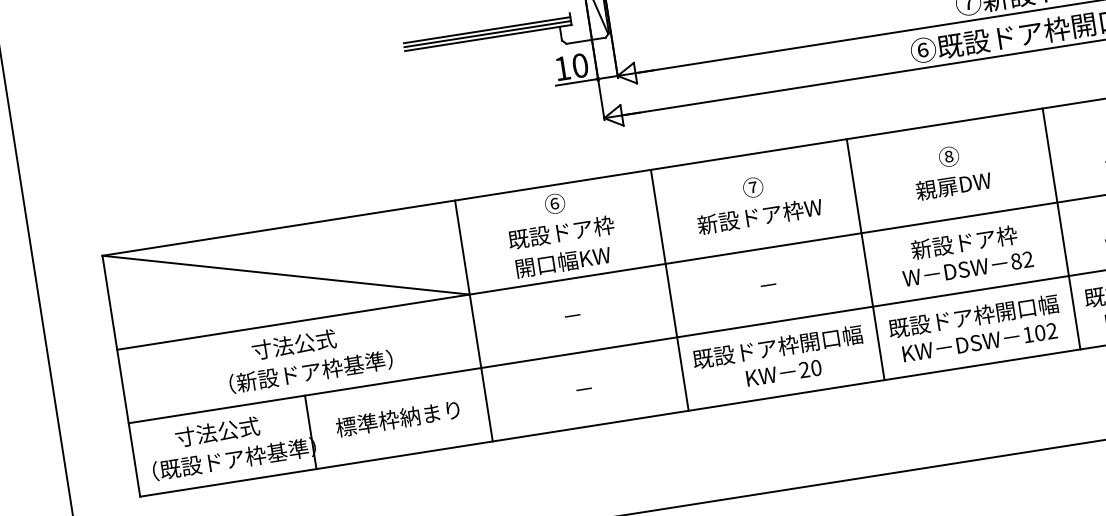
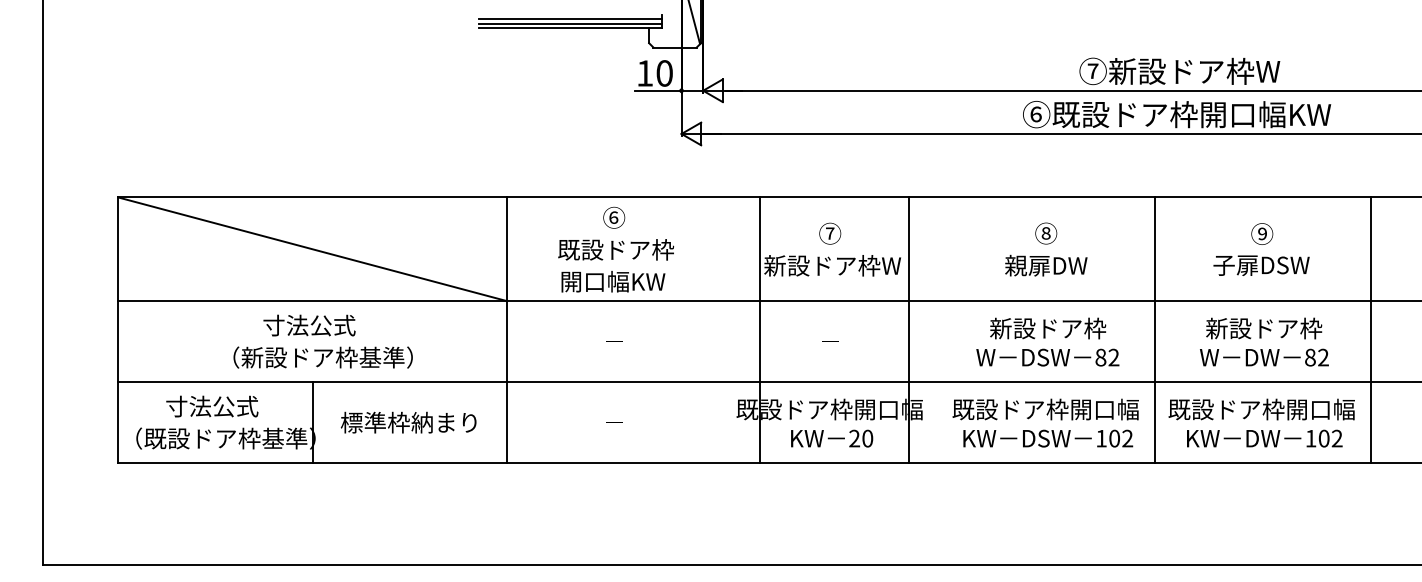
line: (866, 259) -> (909, 330), moved
line: (670, 290) -> (760, 330), moved

